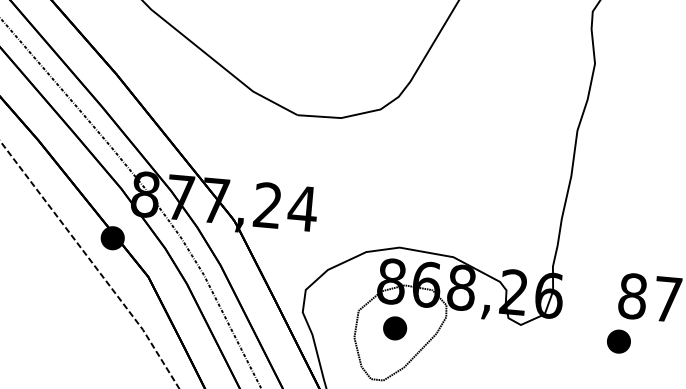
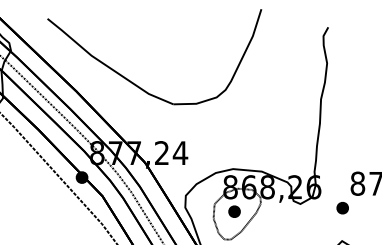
part: (618, 342) -> (342, 208), moved

